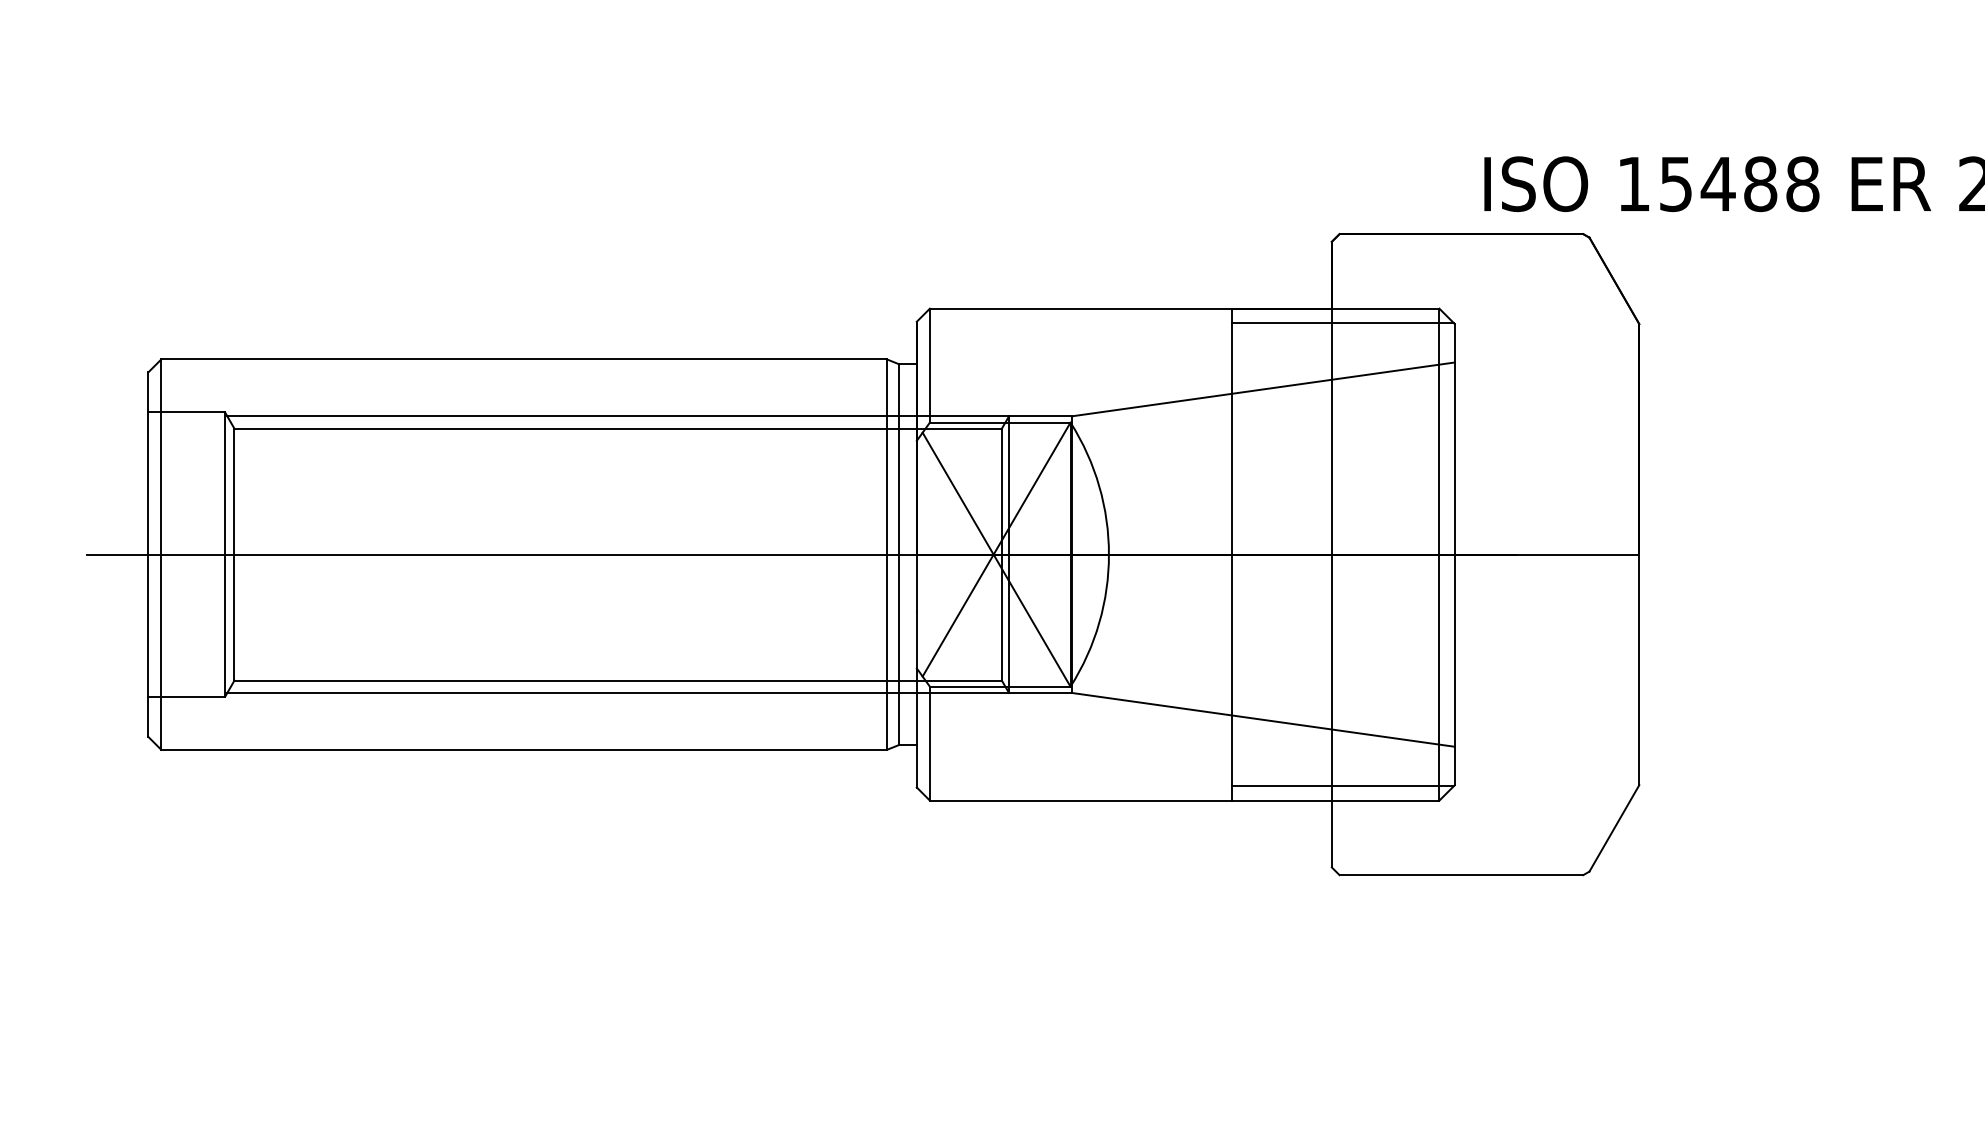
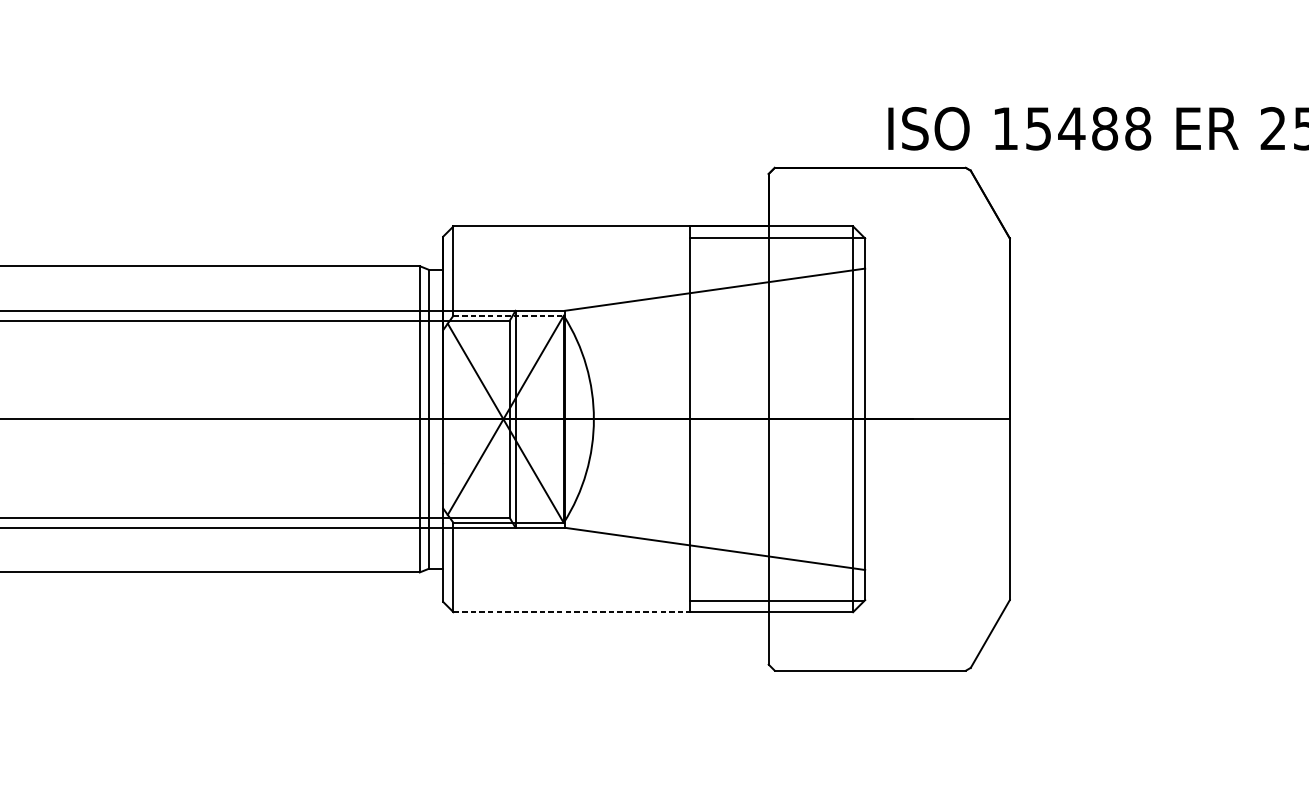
line: (1000, 422) -> (508, 315), solid -> dashed
line: (1081, 800) -> (572, 612), solid -> dashed

